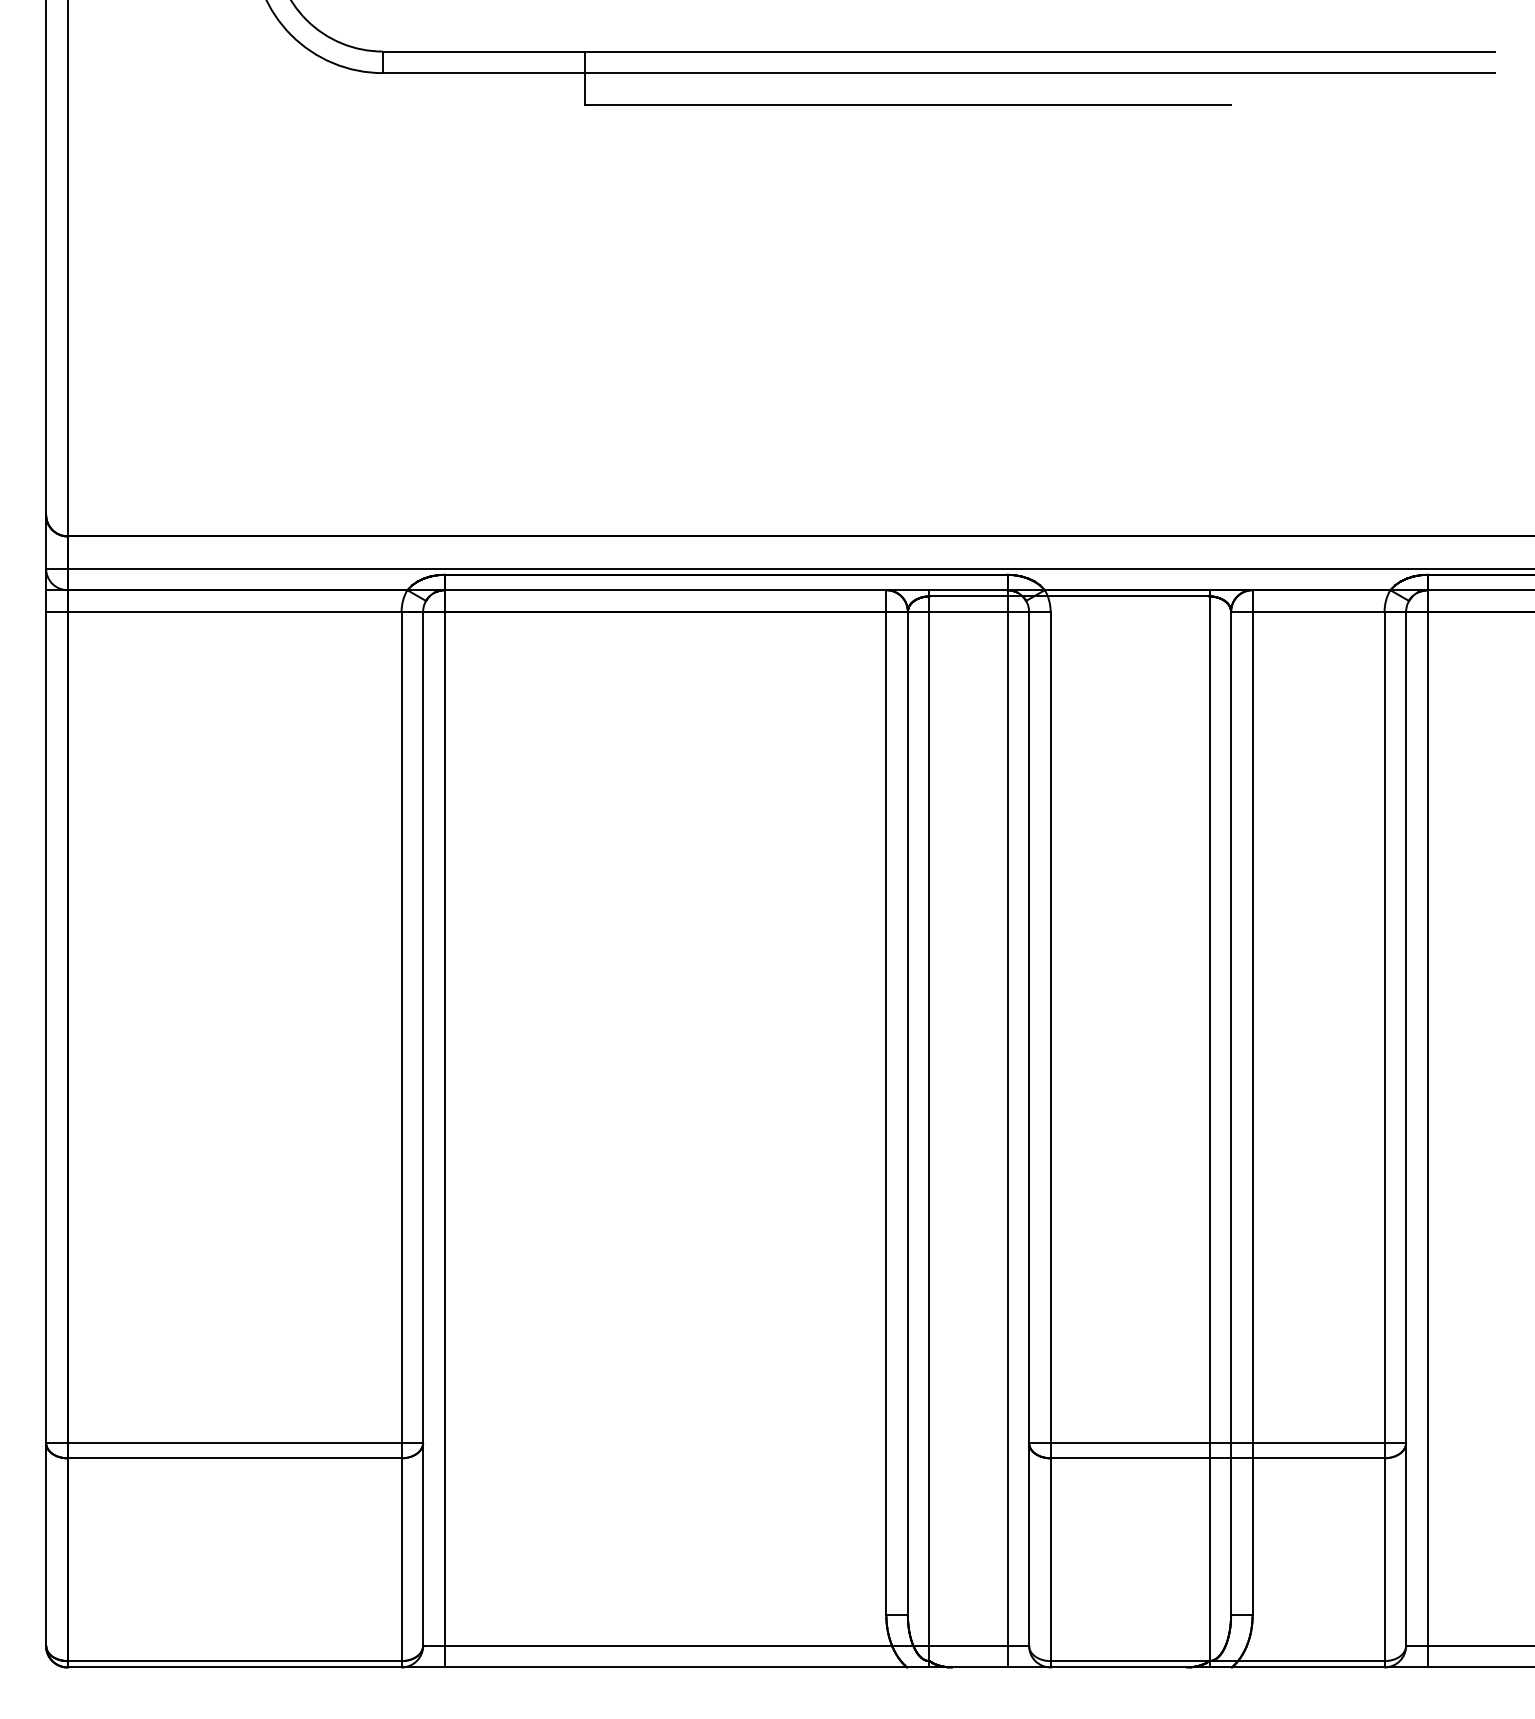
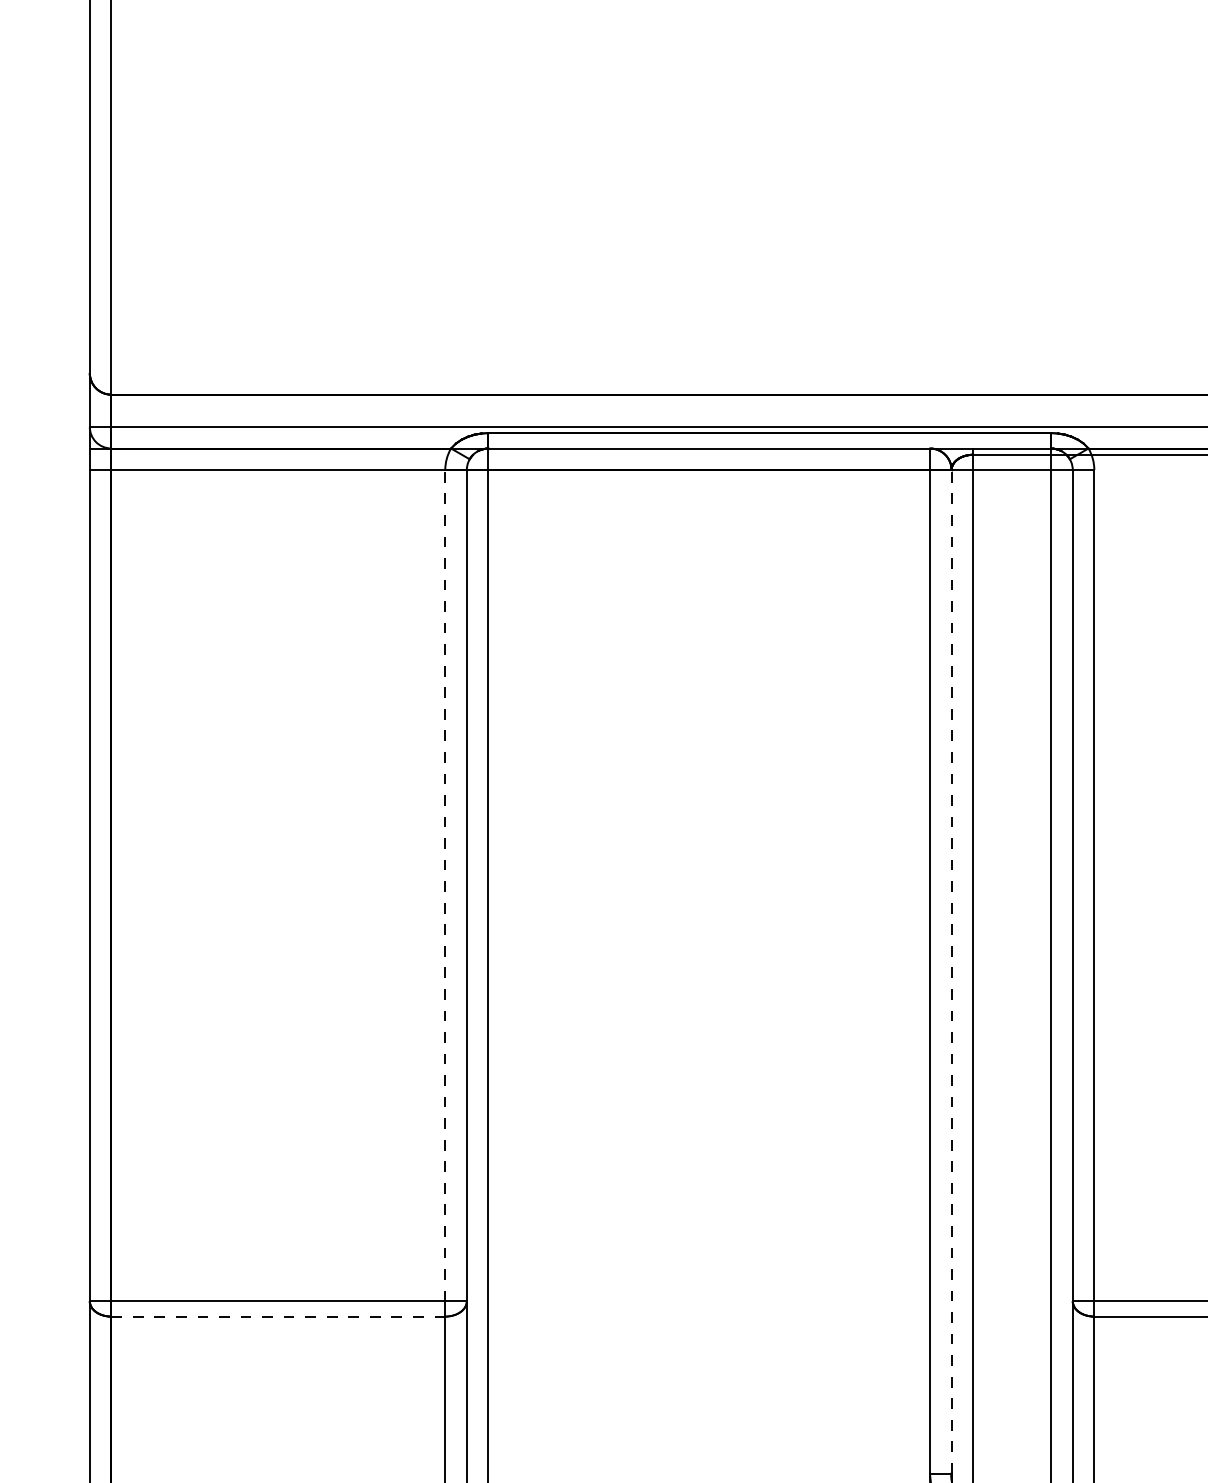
line: (401, 1027) -> (445, 885), solid -> dashed
line: (907, 1113) -> (951, 971), solid -> dashed
line: (234, 1458) -> (278, 1316), solid -> dashed

